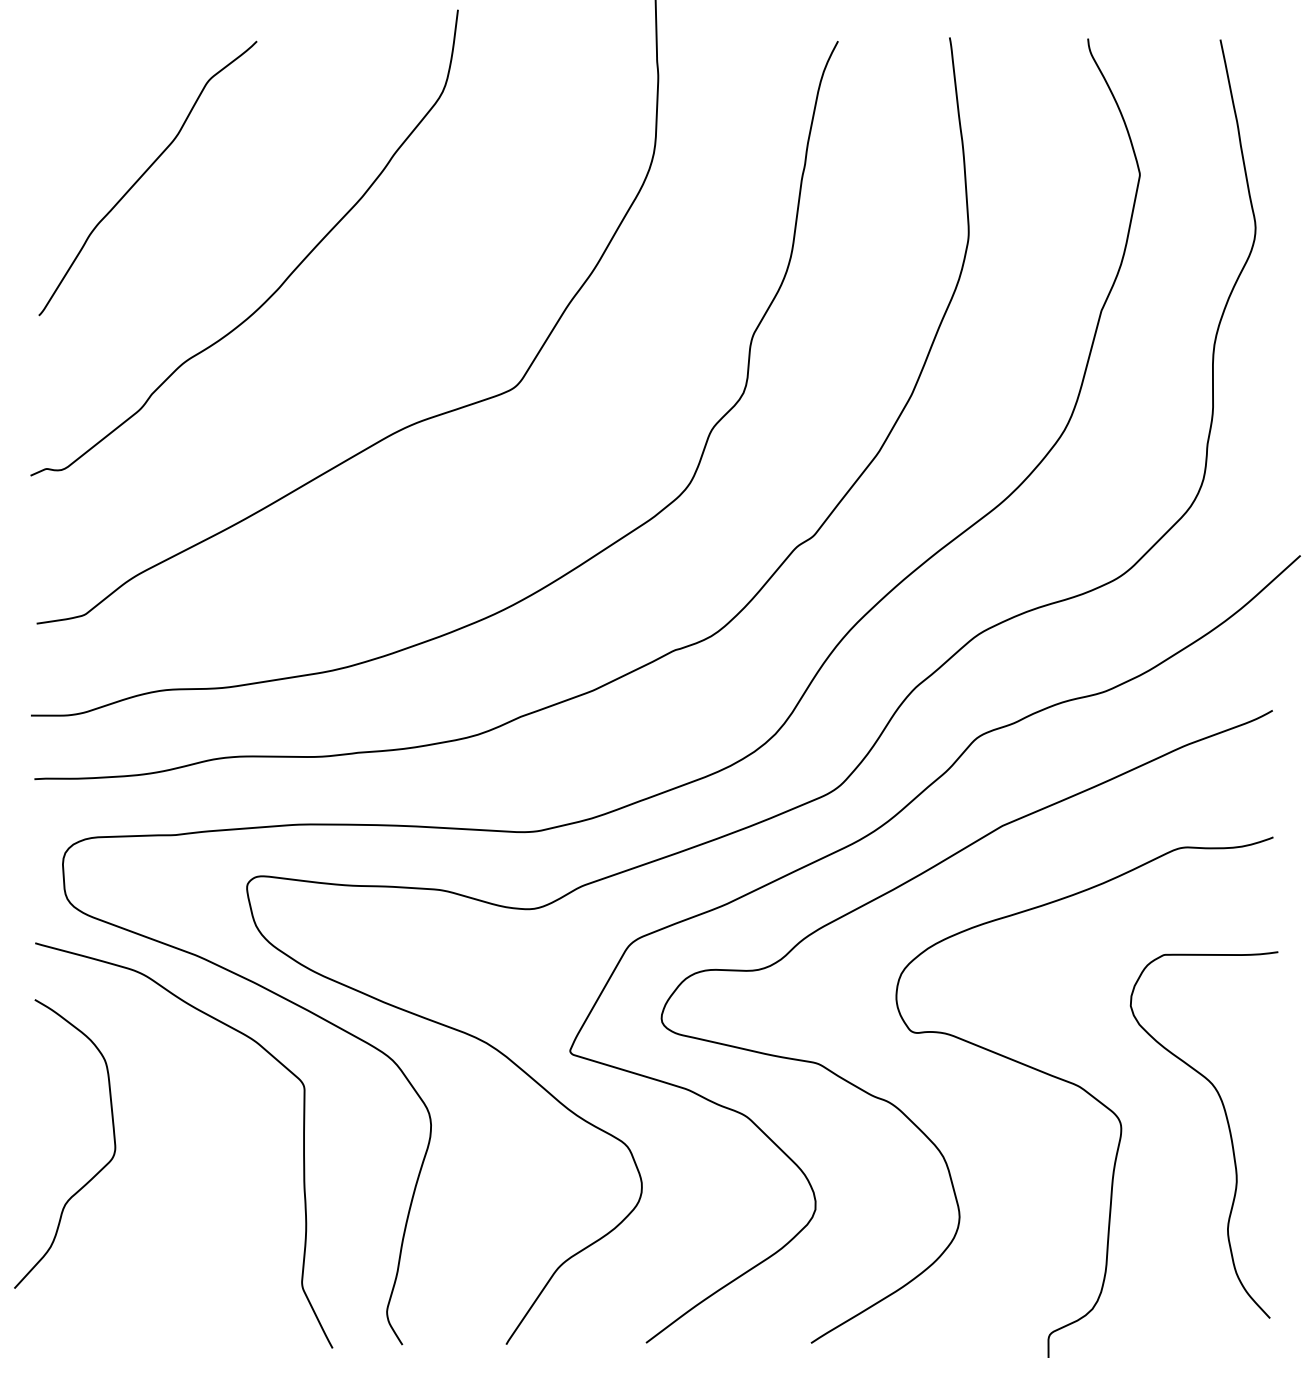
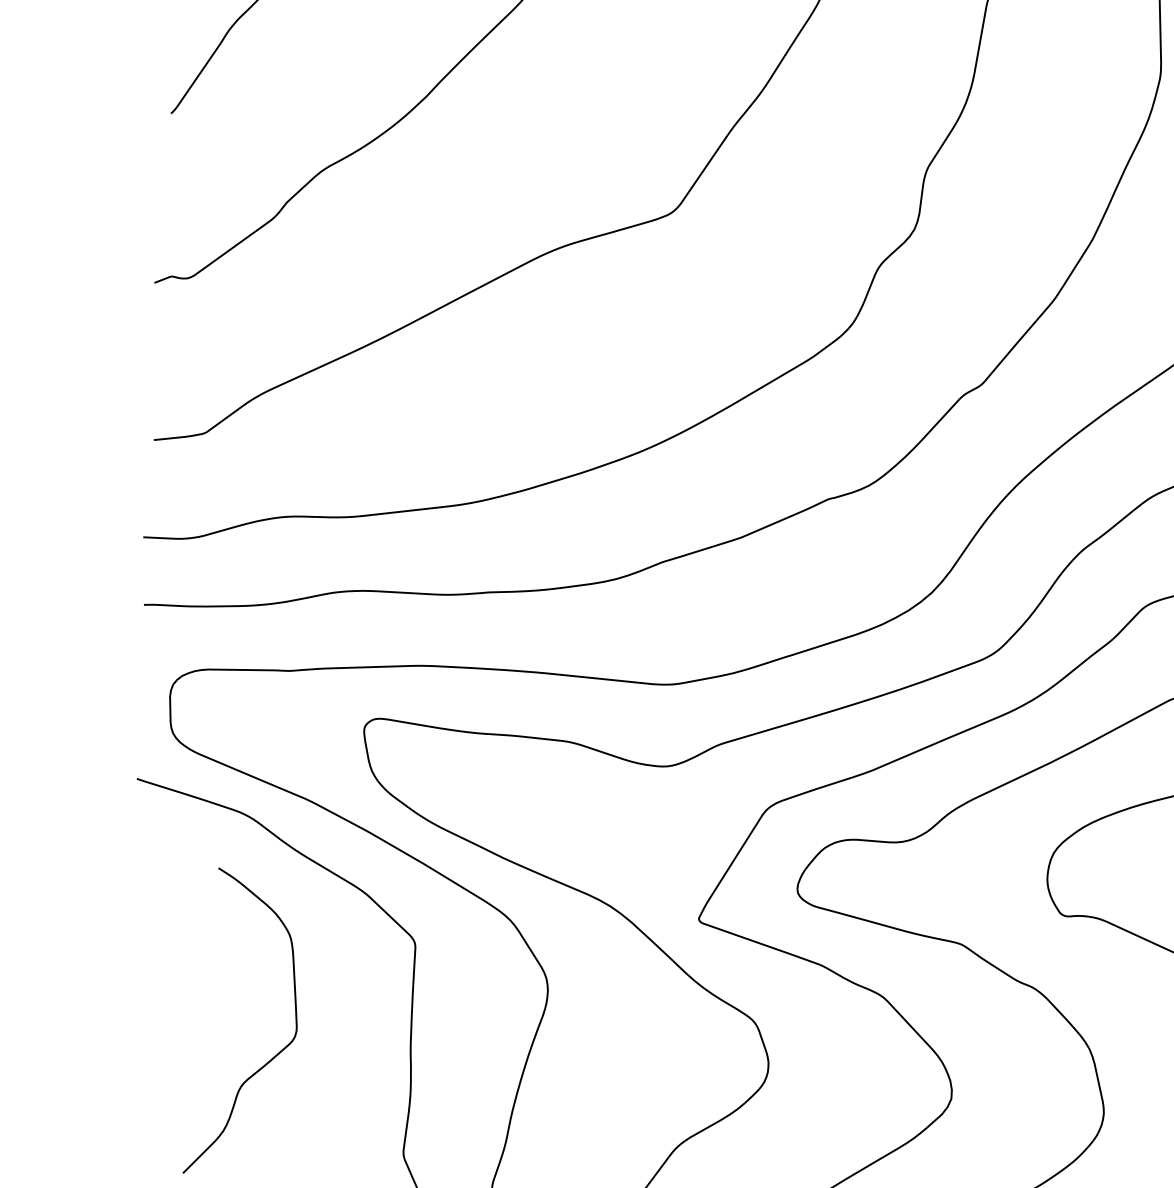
curve: (96, 1173) -> (275, 1055), moved

